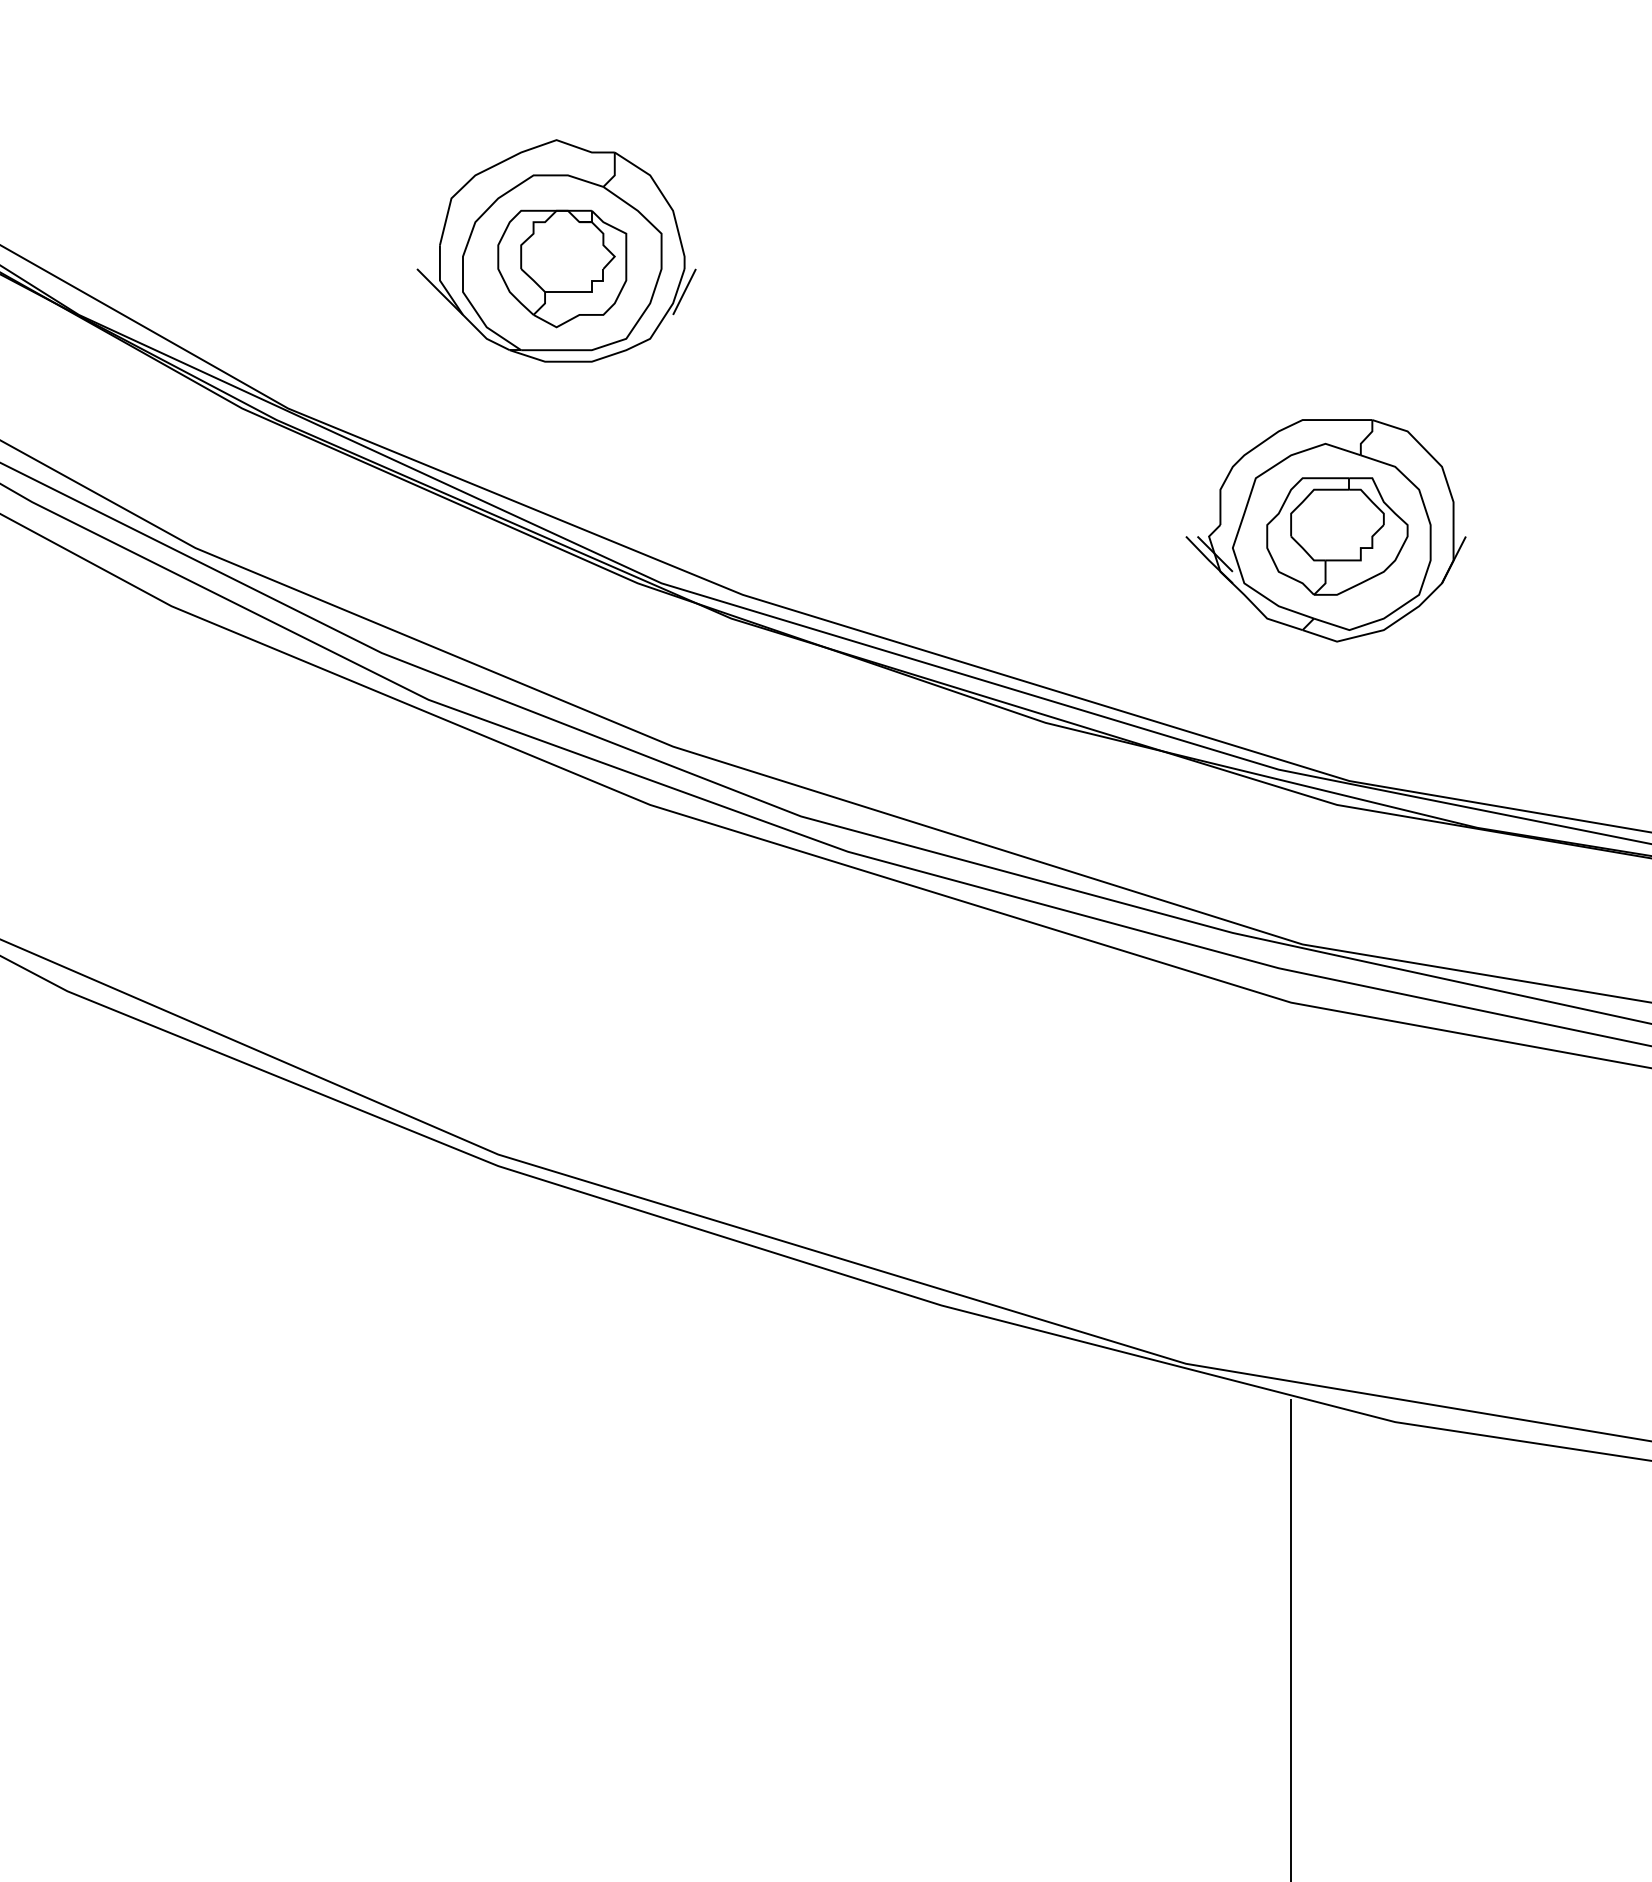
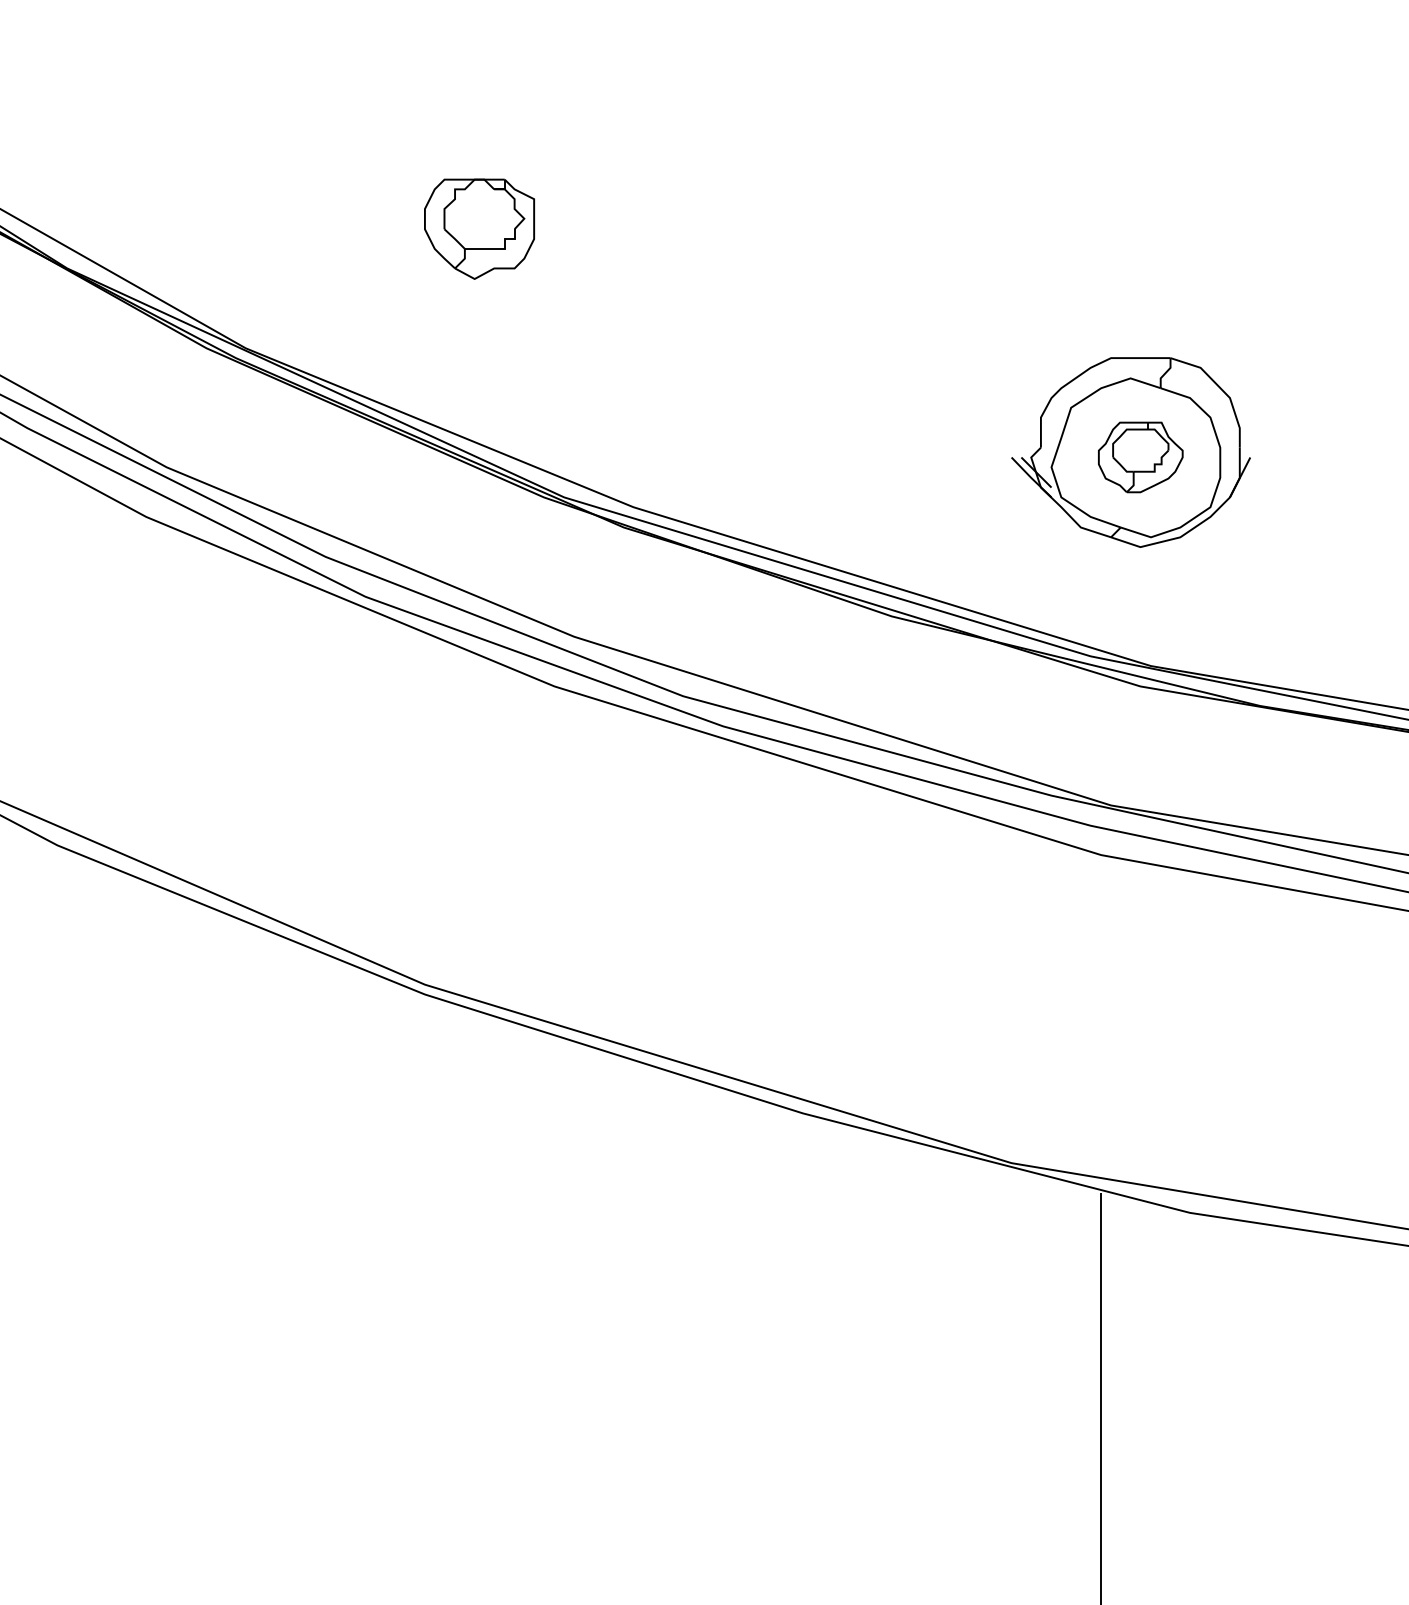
part: (556, 250) -> (474, 213), removed
part: (1337, 536) -> (1140, 457), size x0.7

